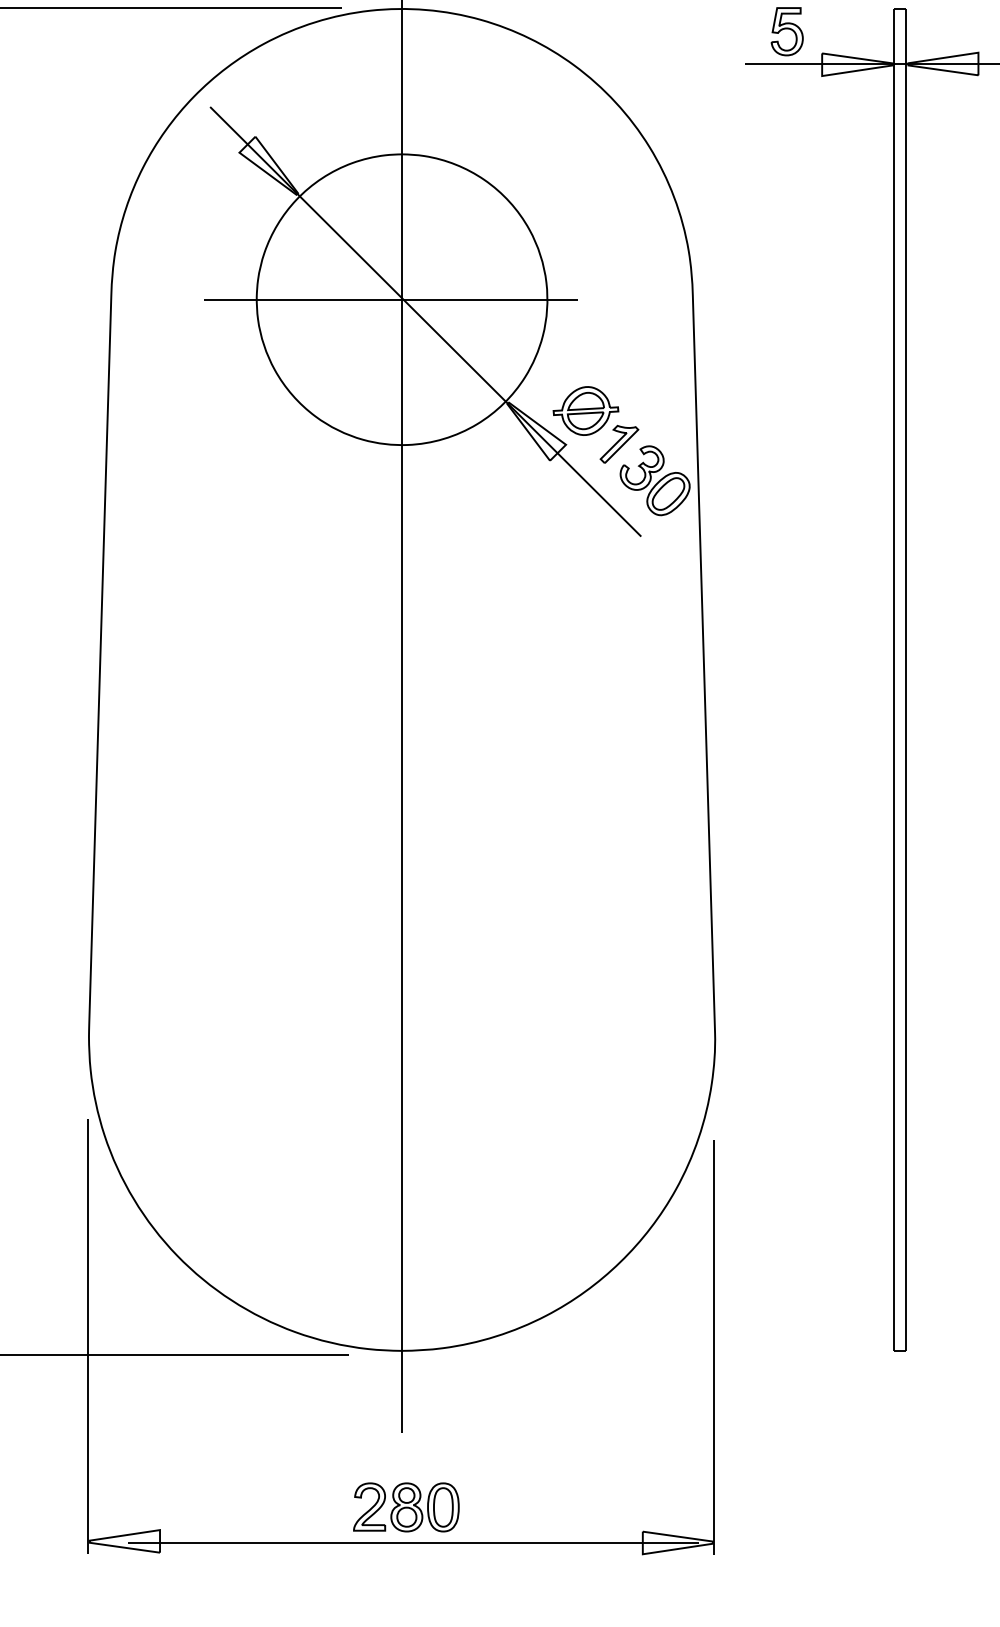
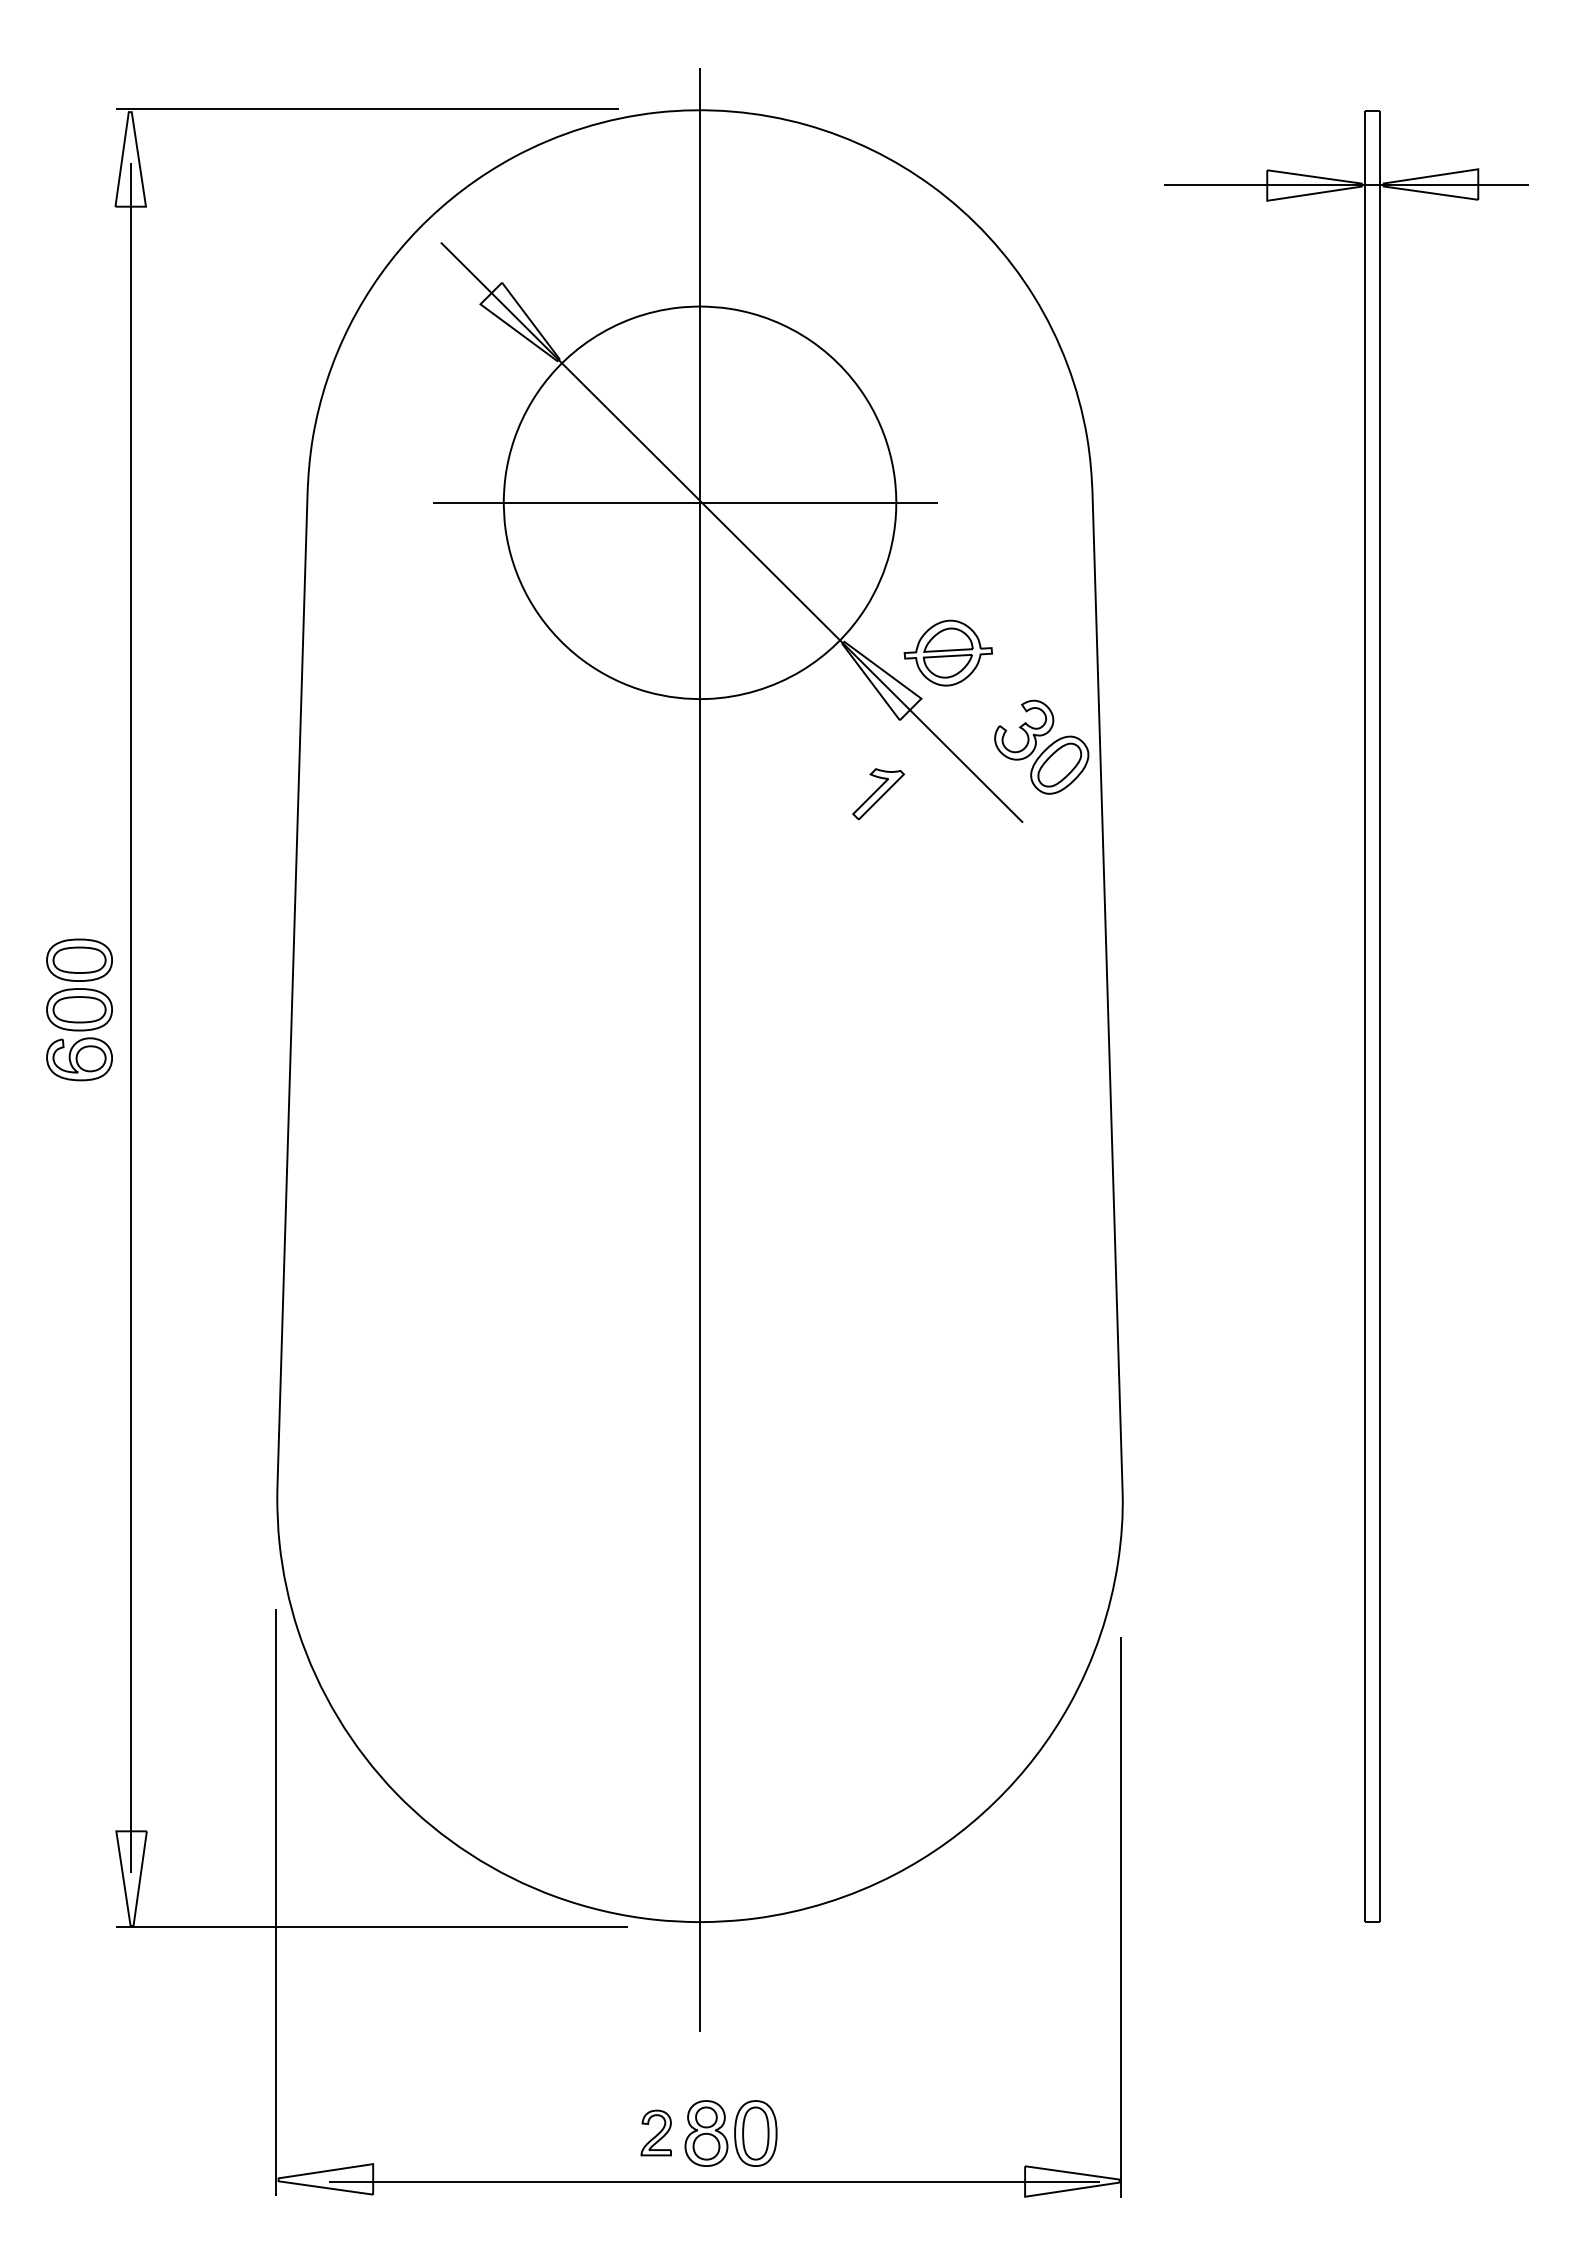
part: (787, 31) -> (1220, 140), removed
part: (619, 443) -> (878, 793), moved
part: (369, 1506) -> (656, 2132), size x0.7

